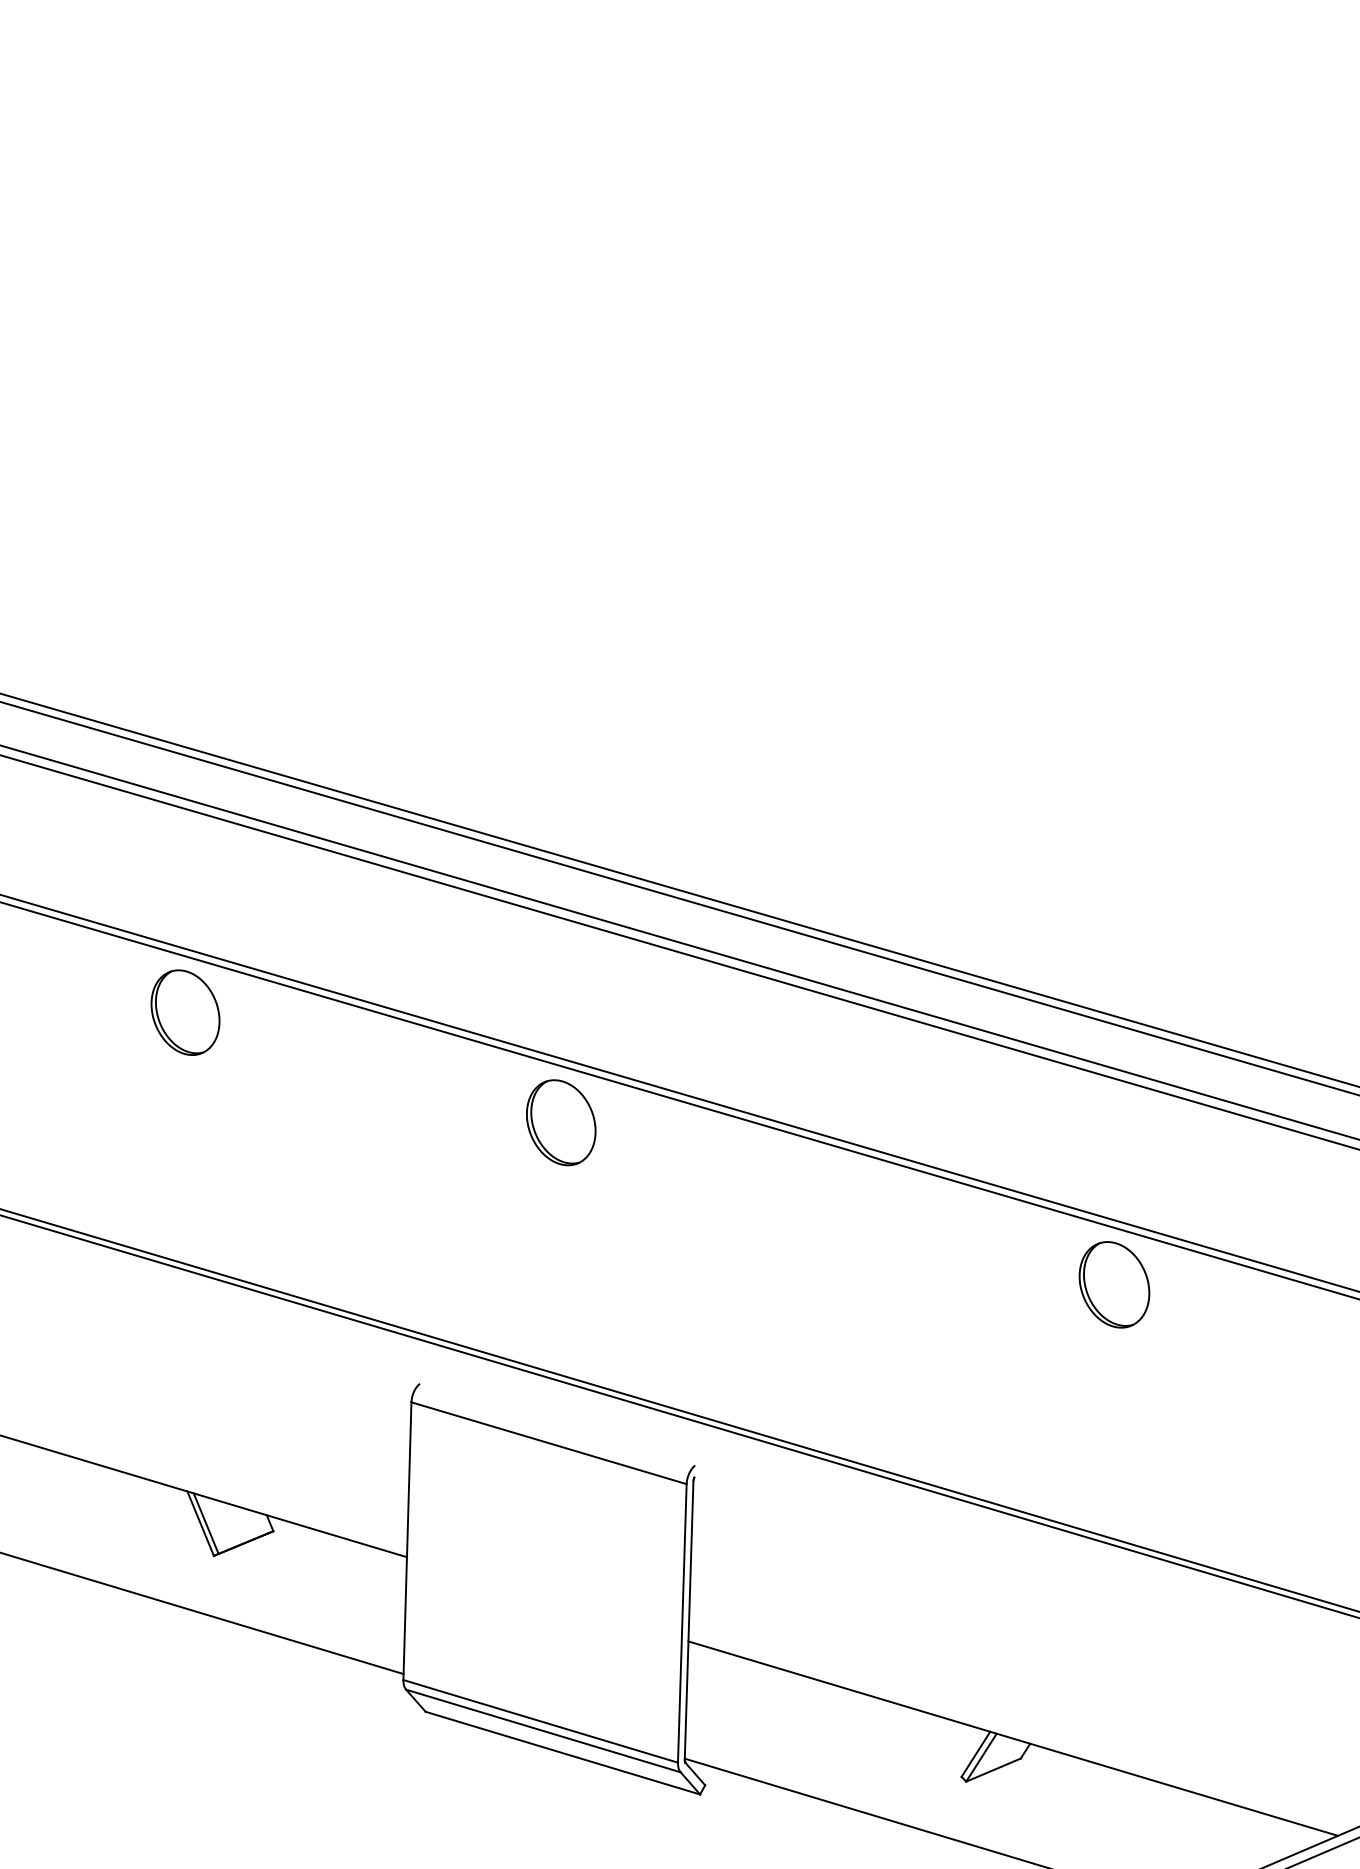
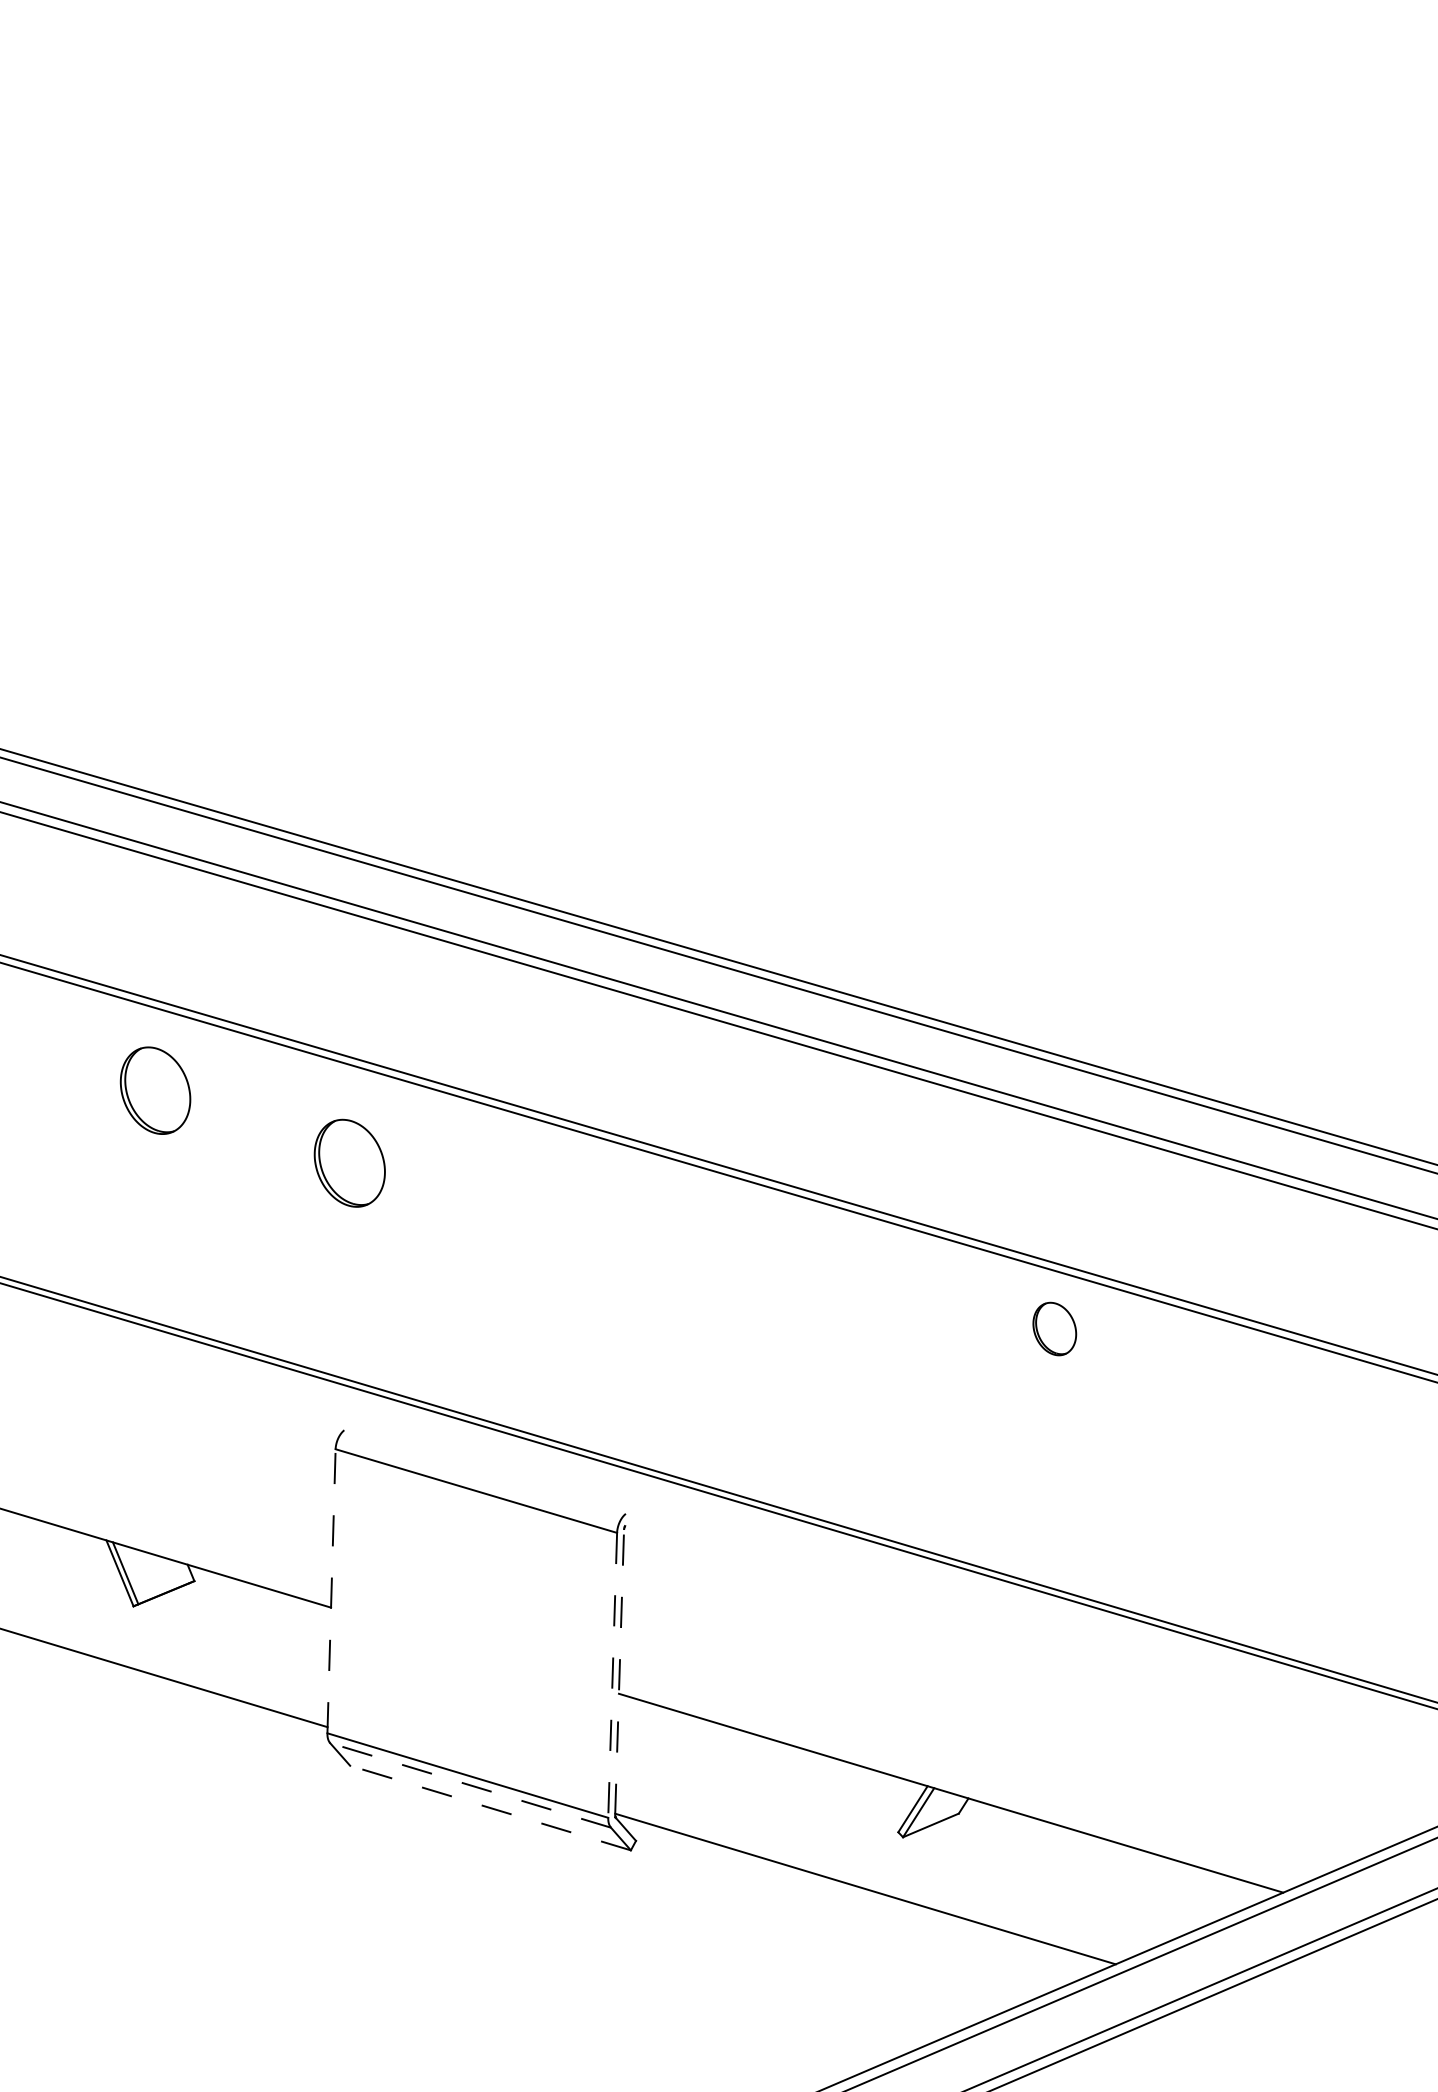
part: (185, 1012) -> (155, 1090), moved
part: (560, 1121) -> (349, 1162), moved
part: (1114, 1284) -> (1054, 1328), size x0.6
line: (407, 1540) -> (331, 1590), solid -> dashed
line: (688, 1620) -> (619, 1672), solid -> dashed
line: (682, 1623) -> (612, 1675), solid -> dashed
line: (543, 1731) -> (470, 1785), solid -> dashed
line: (562, 1753) -> (490, 1808), solid -> dashed

